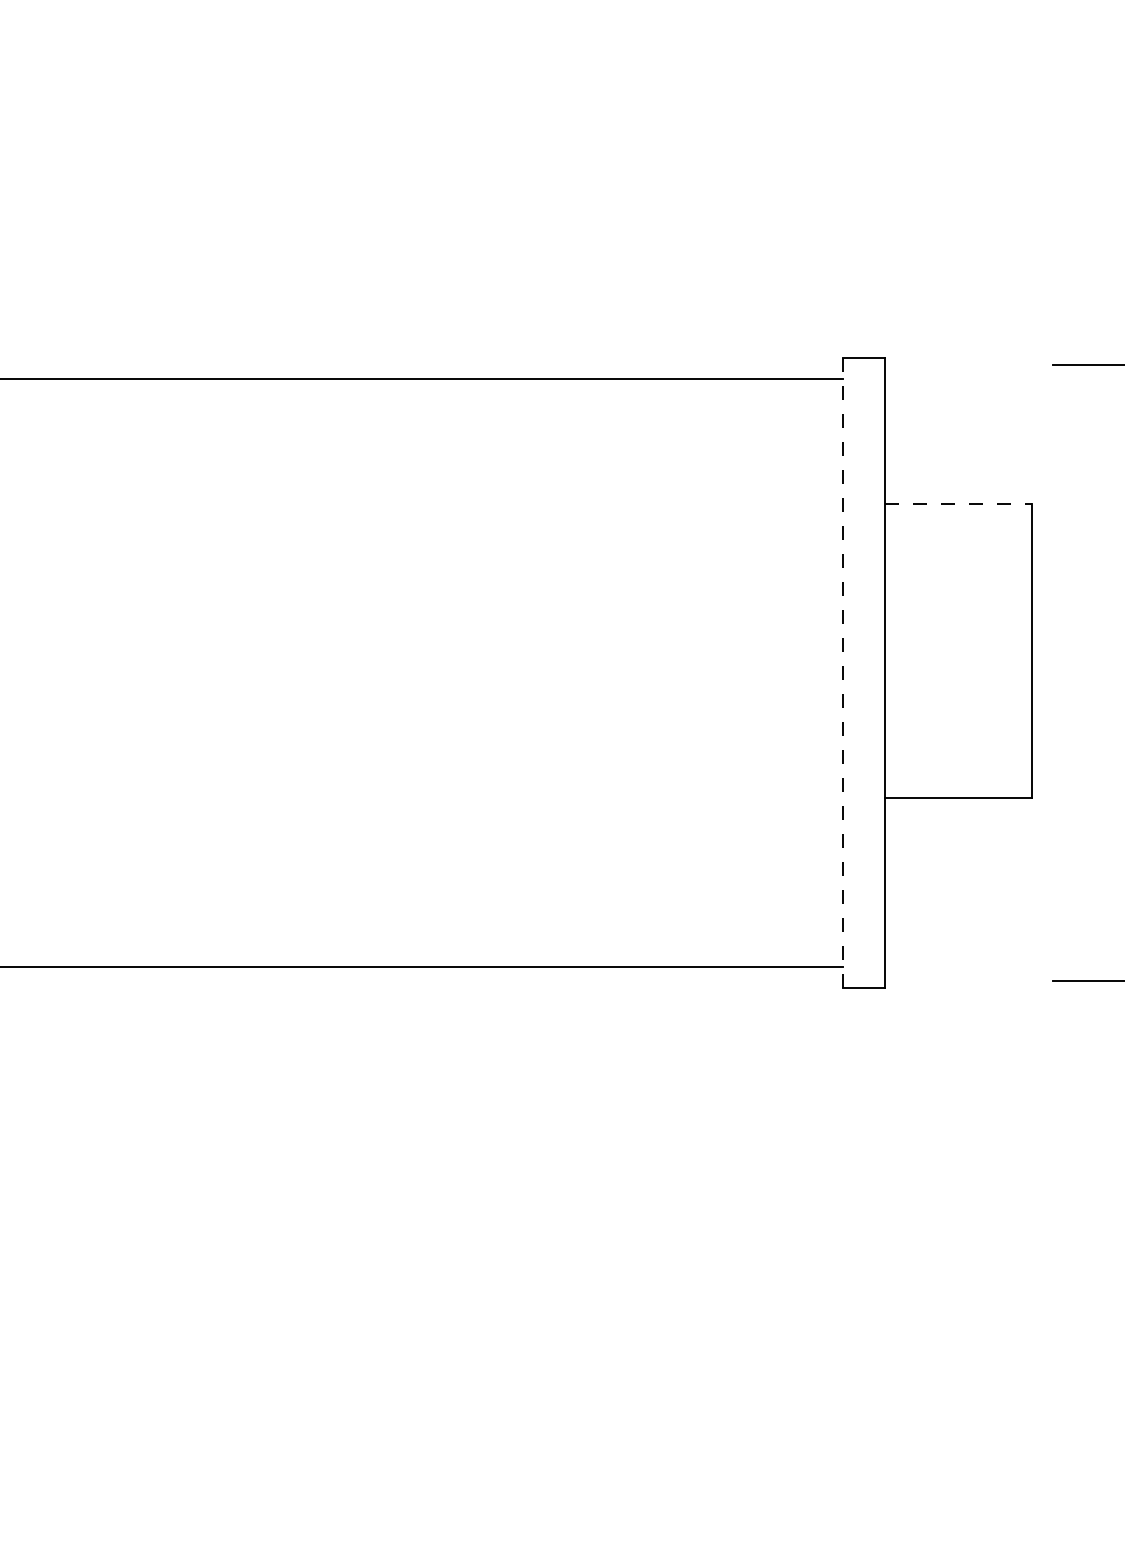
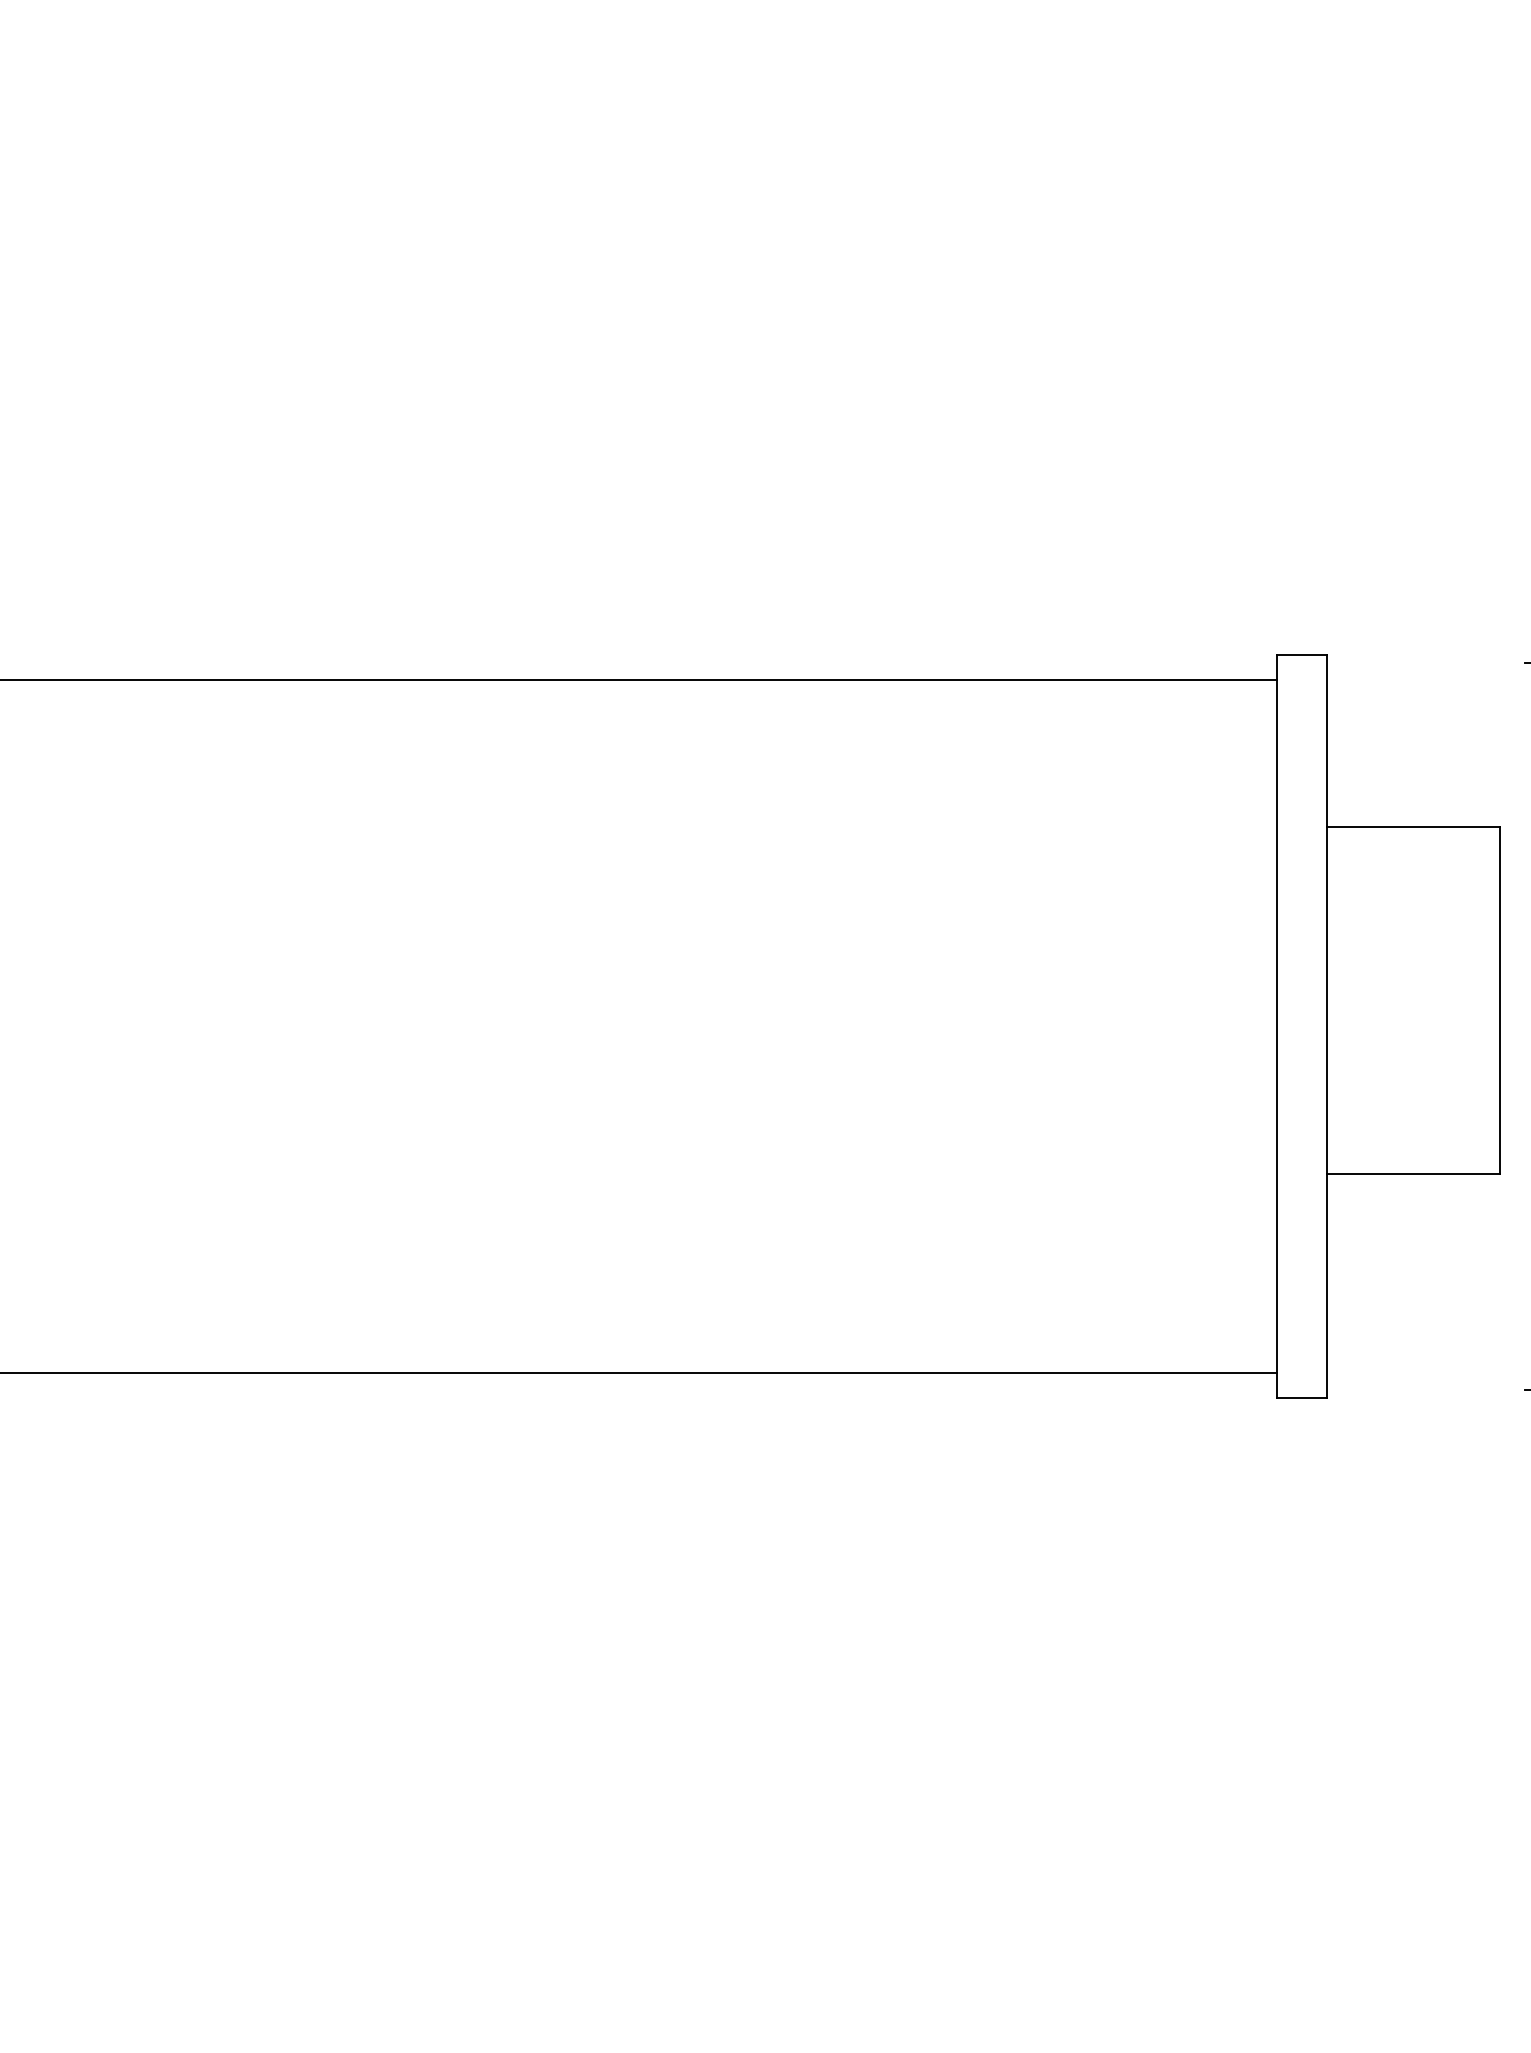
line: (958, 504) -> (1413, 827), dashed -> solid
line: (843, 672) -> (1277, 1026), dashed -> solid

